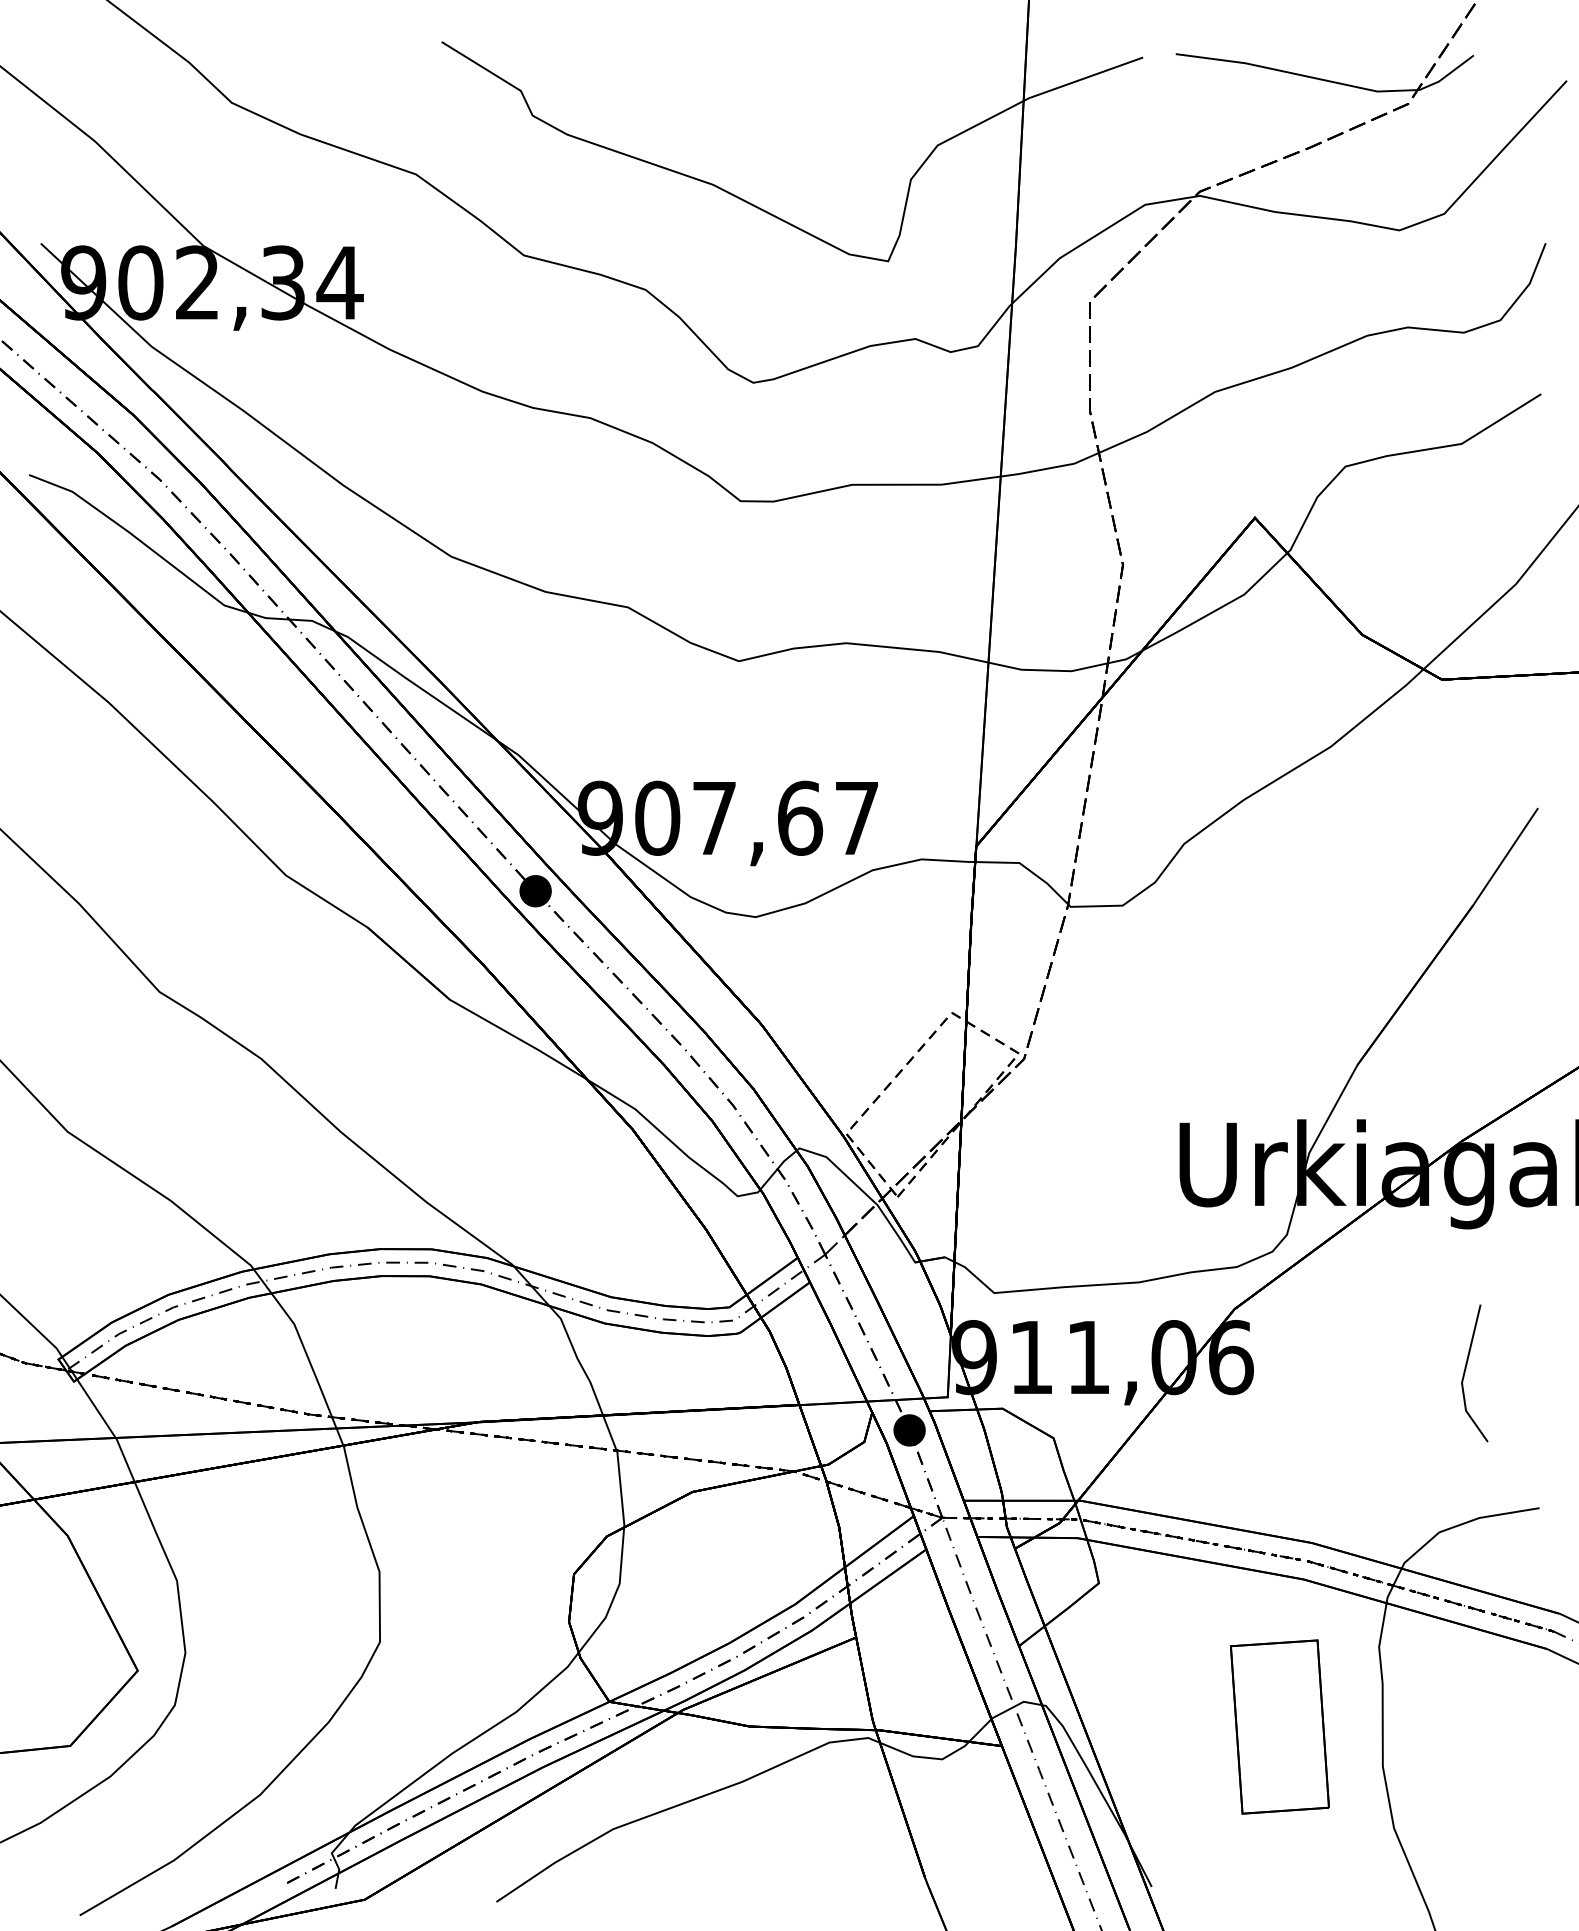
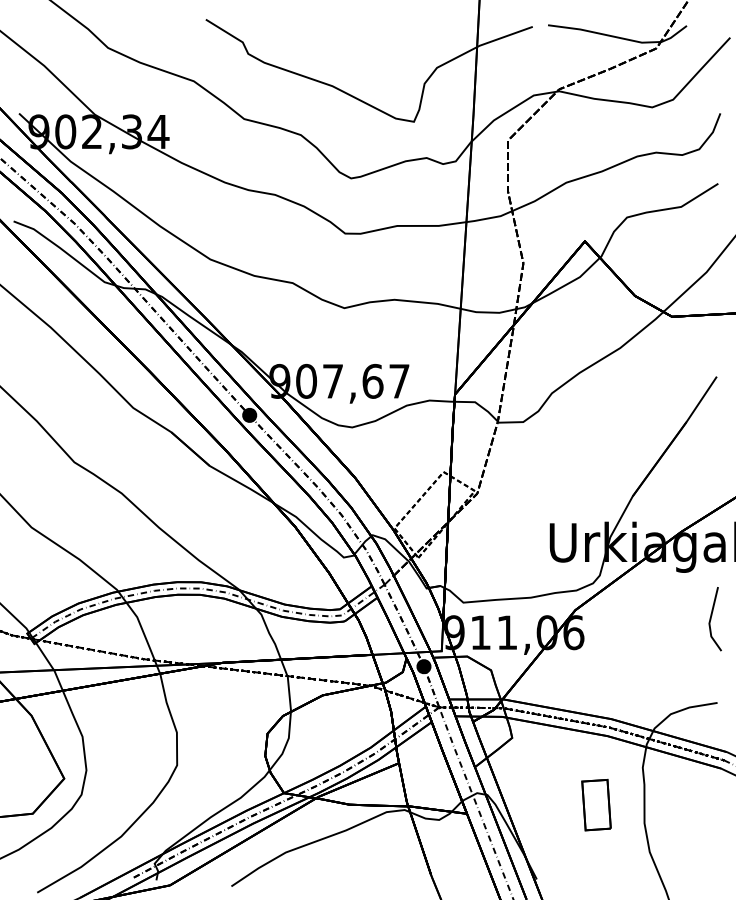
line: (1466, 1374) -> (711, 619), moved
part: (1279, 1728) -> (596, 805), size x0.62

